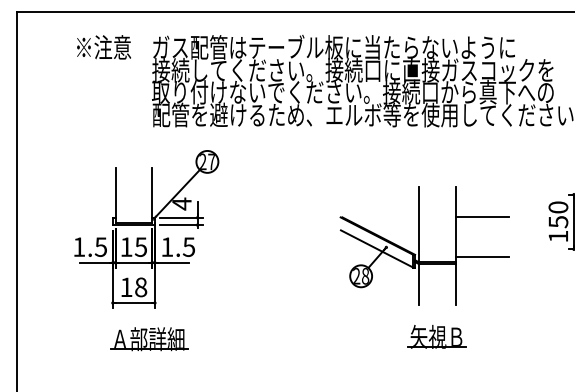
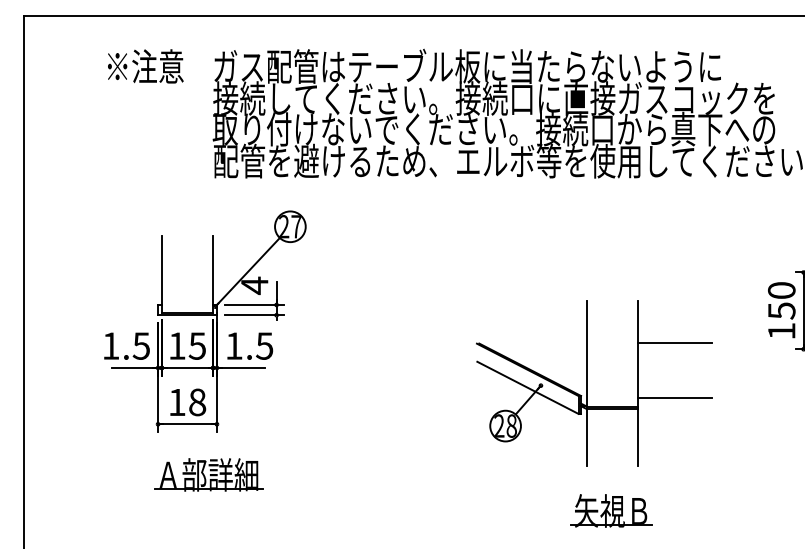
part: (424, 267) -> (594, 413), moved

